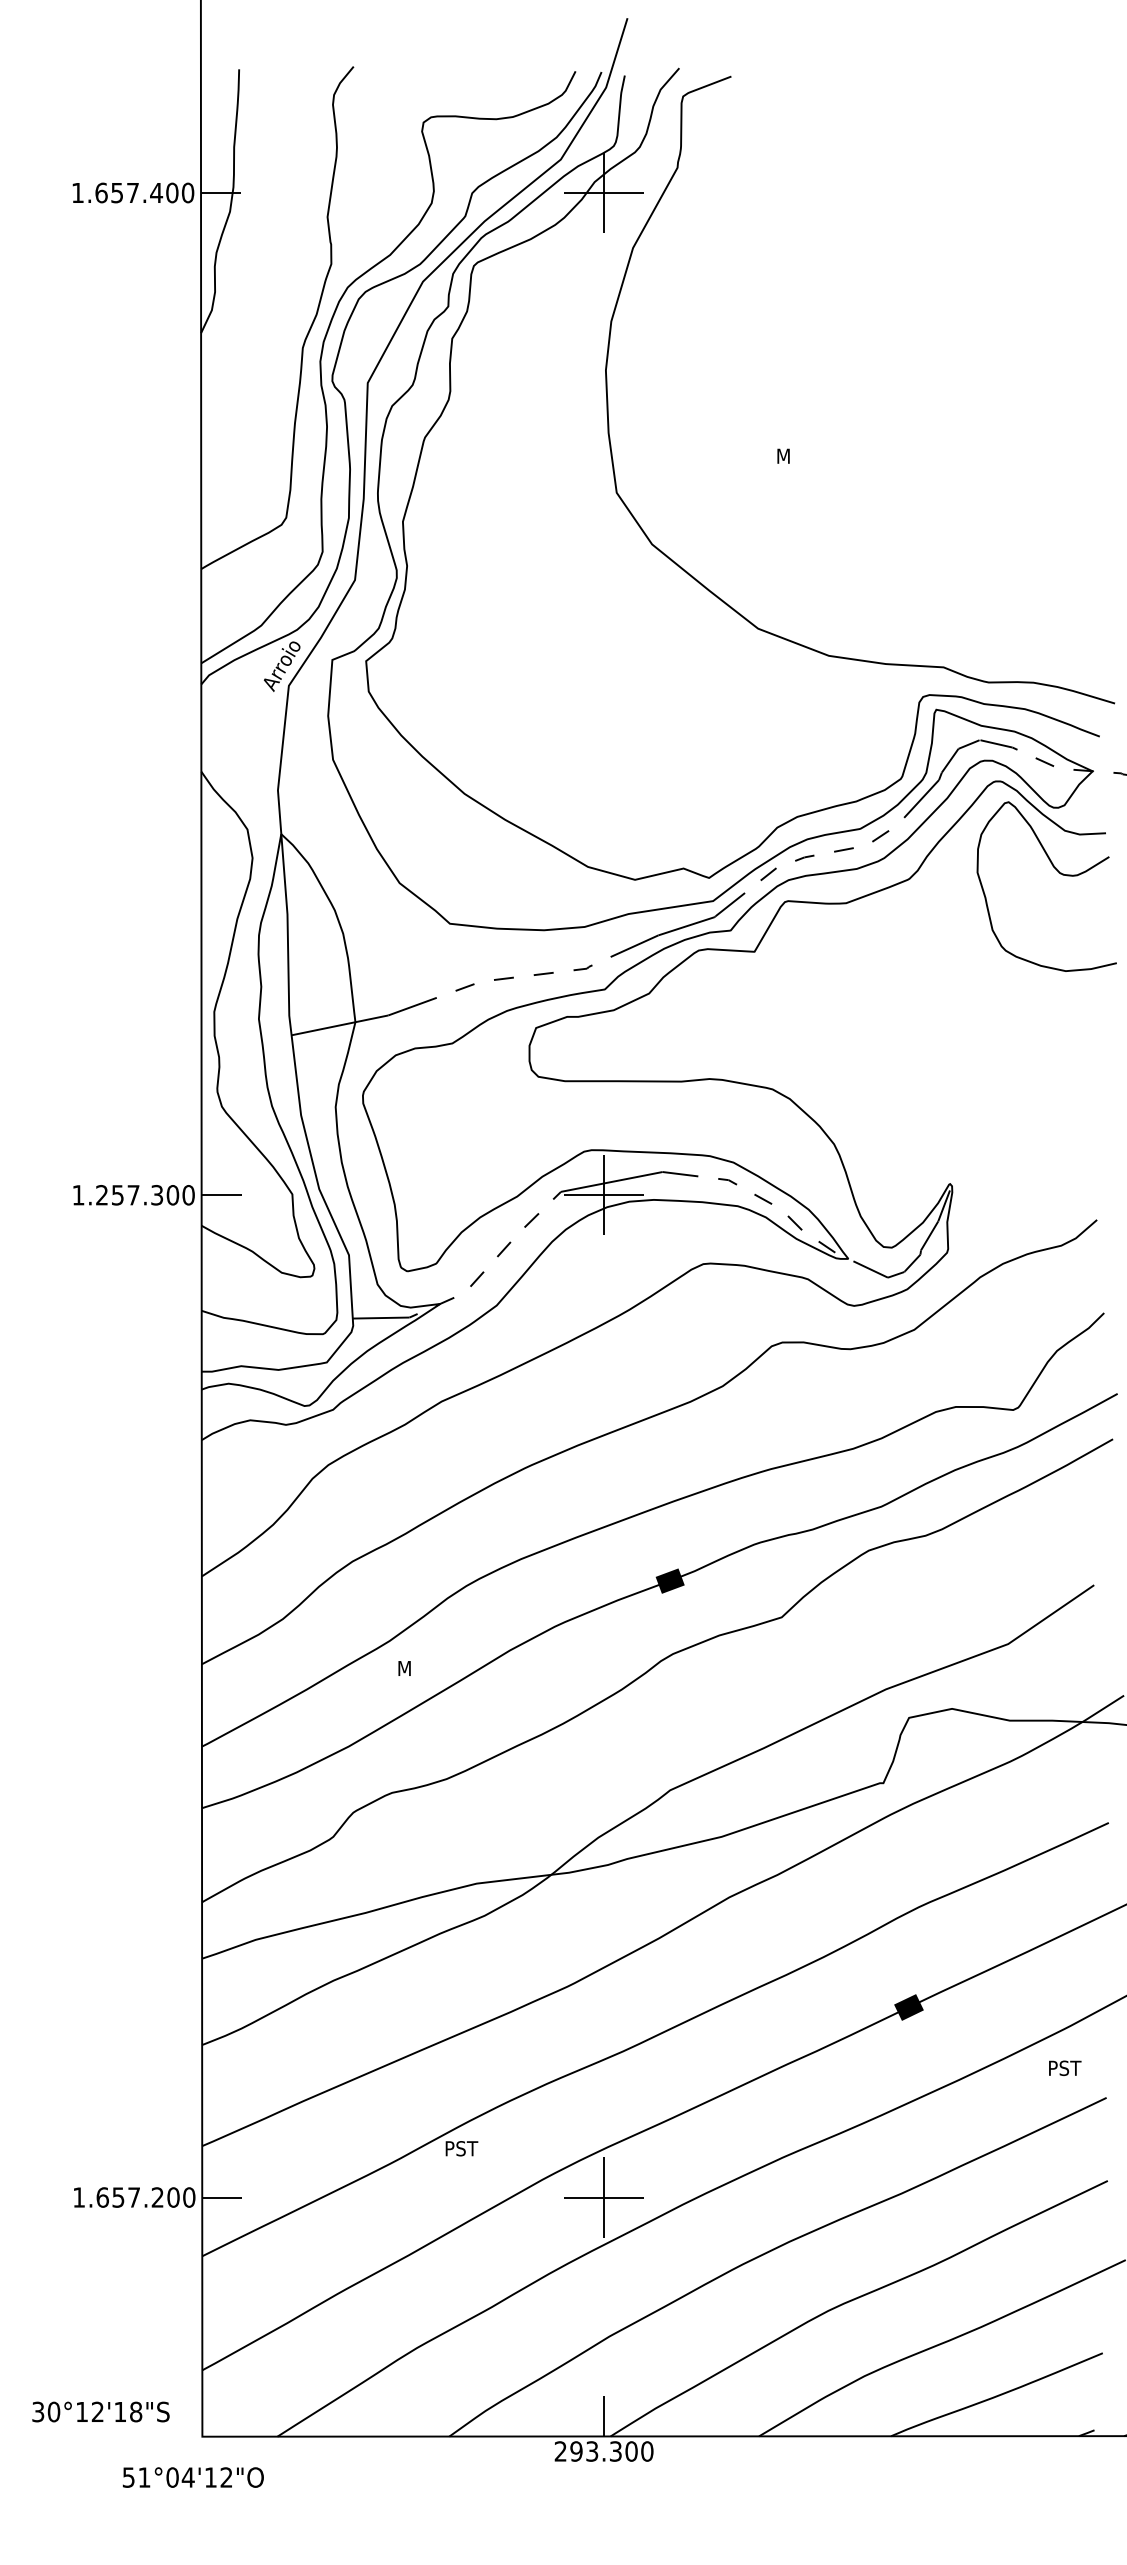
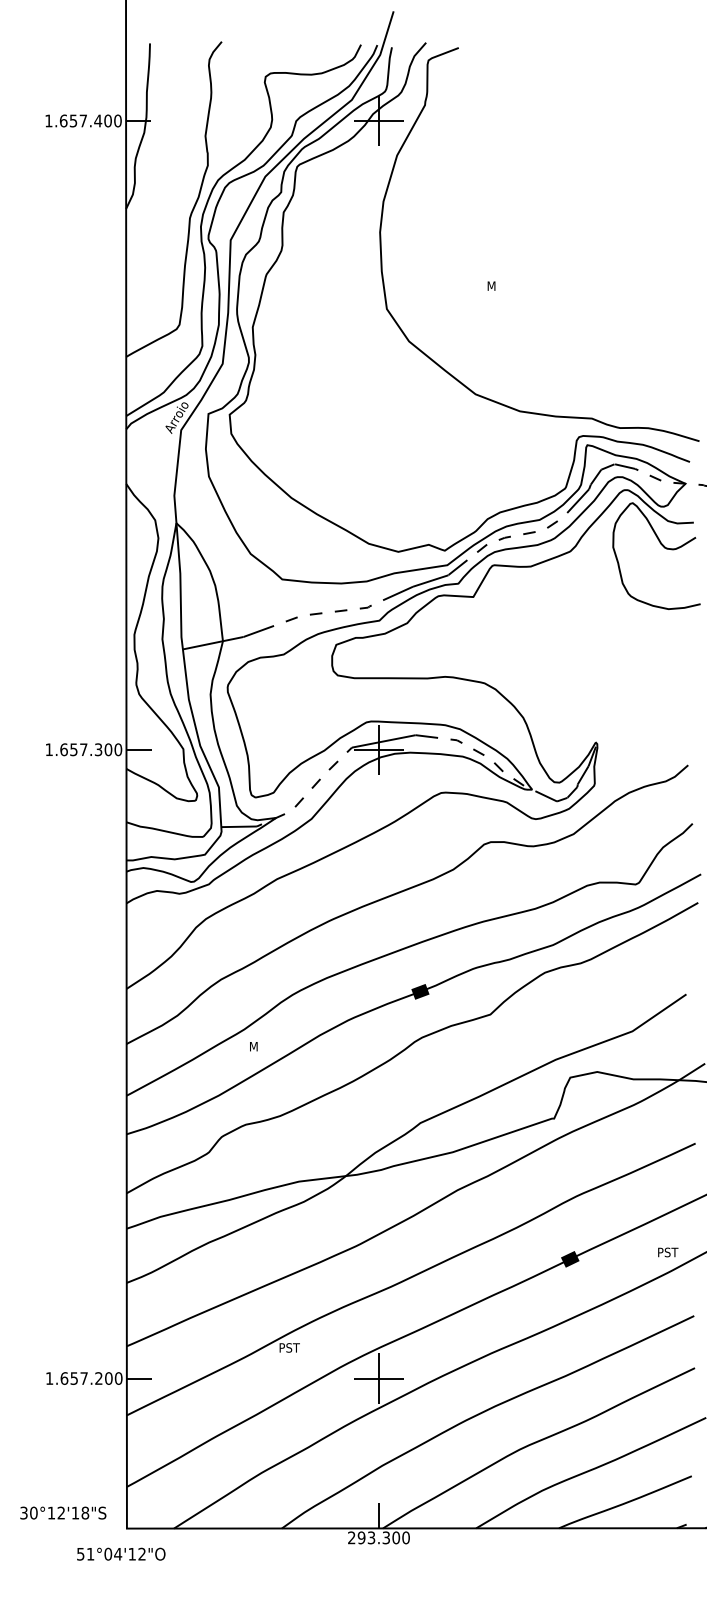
text: (101, 1194) -> (63, 749), 1.257.300 -> 1.657.300
text: (1065, 2068) -> (668, 1252), moved

